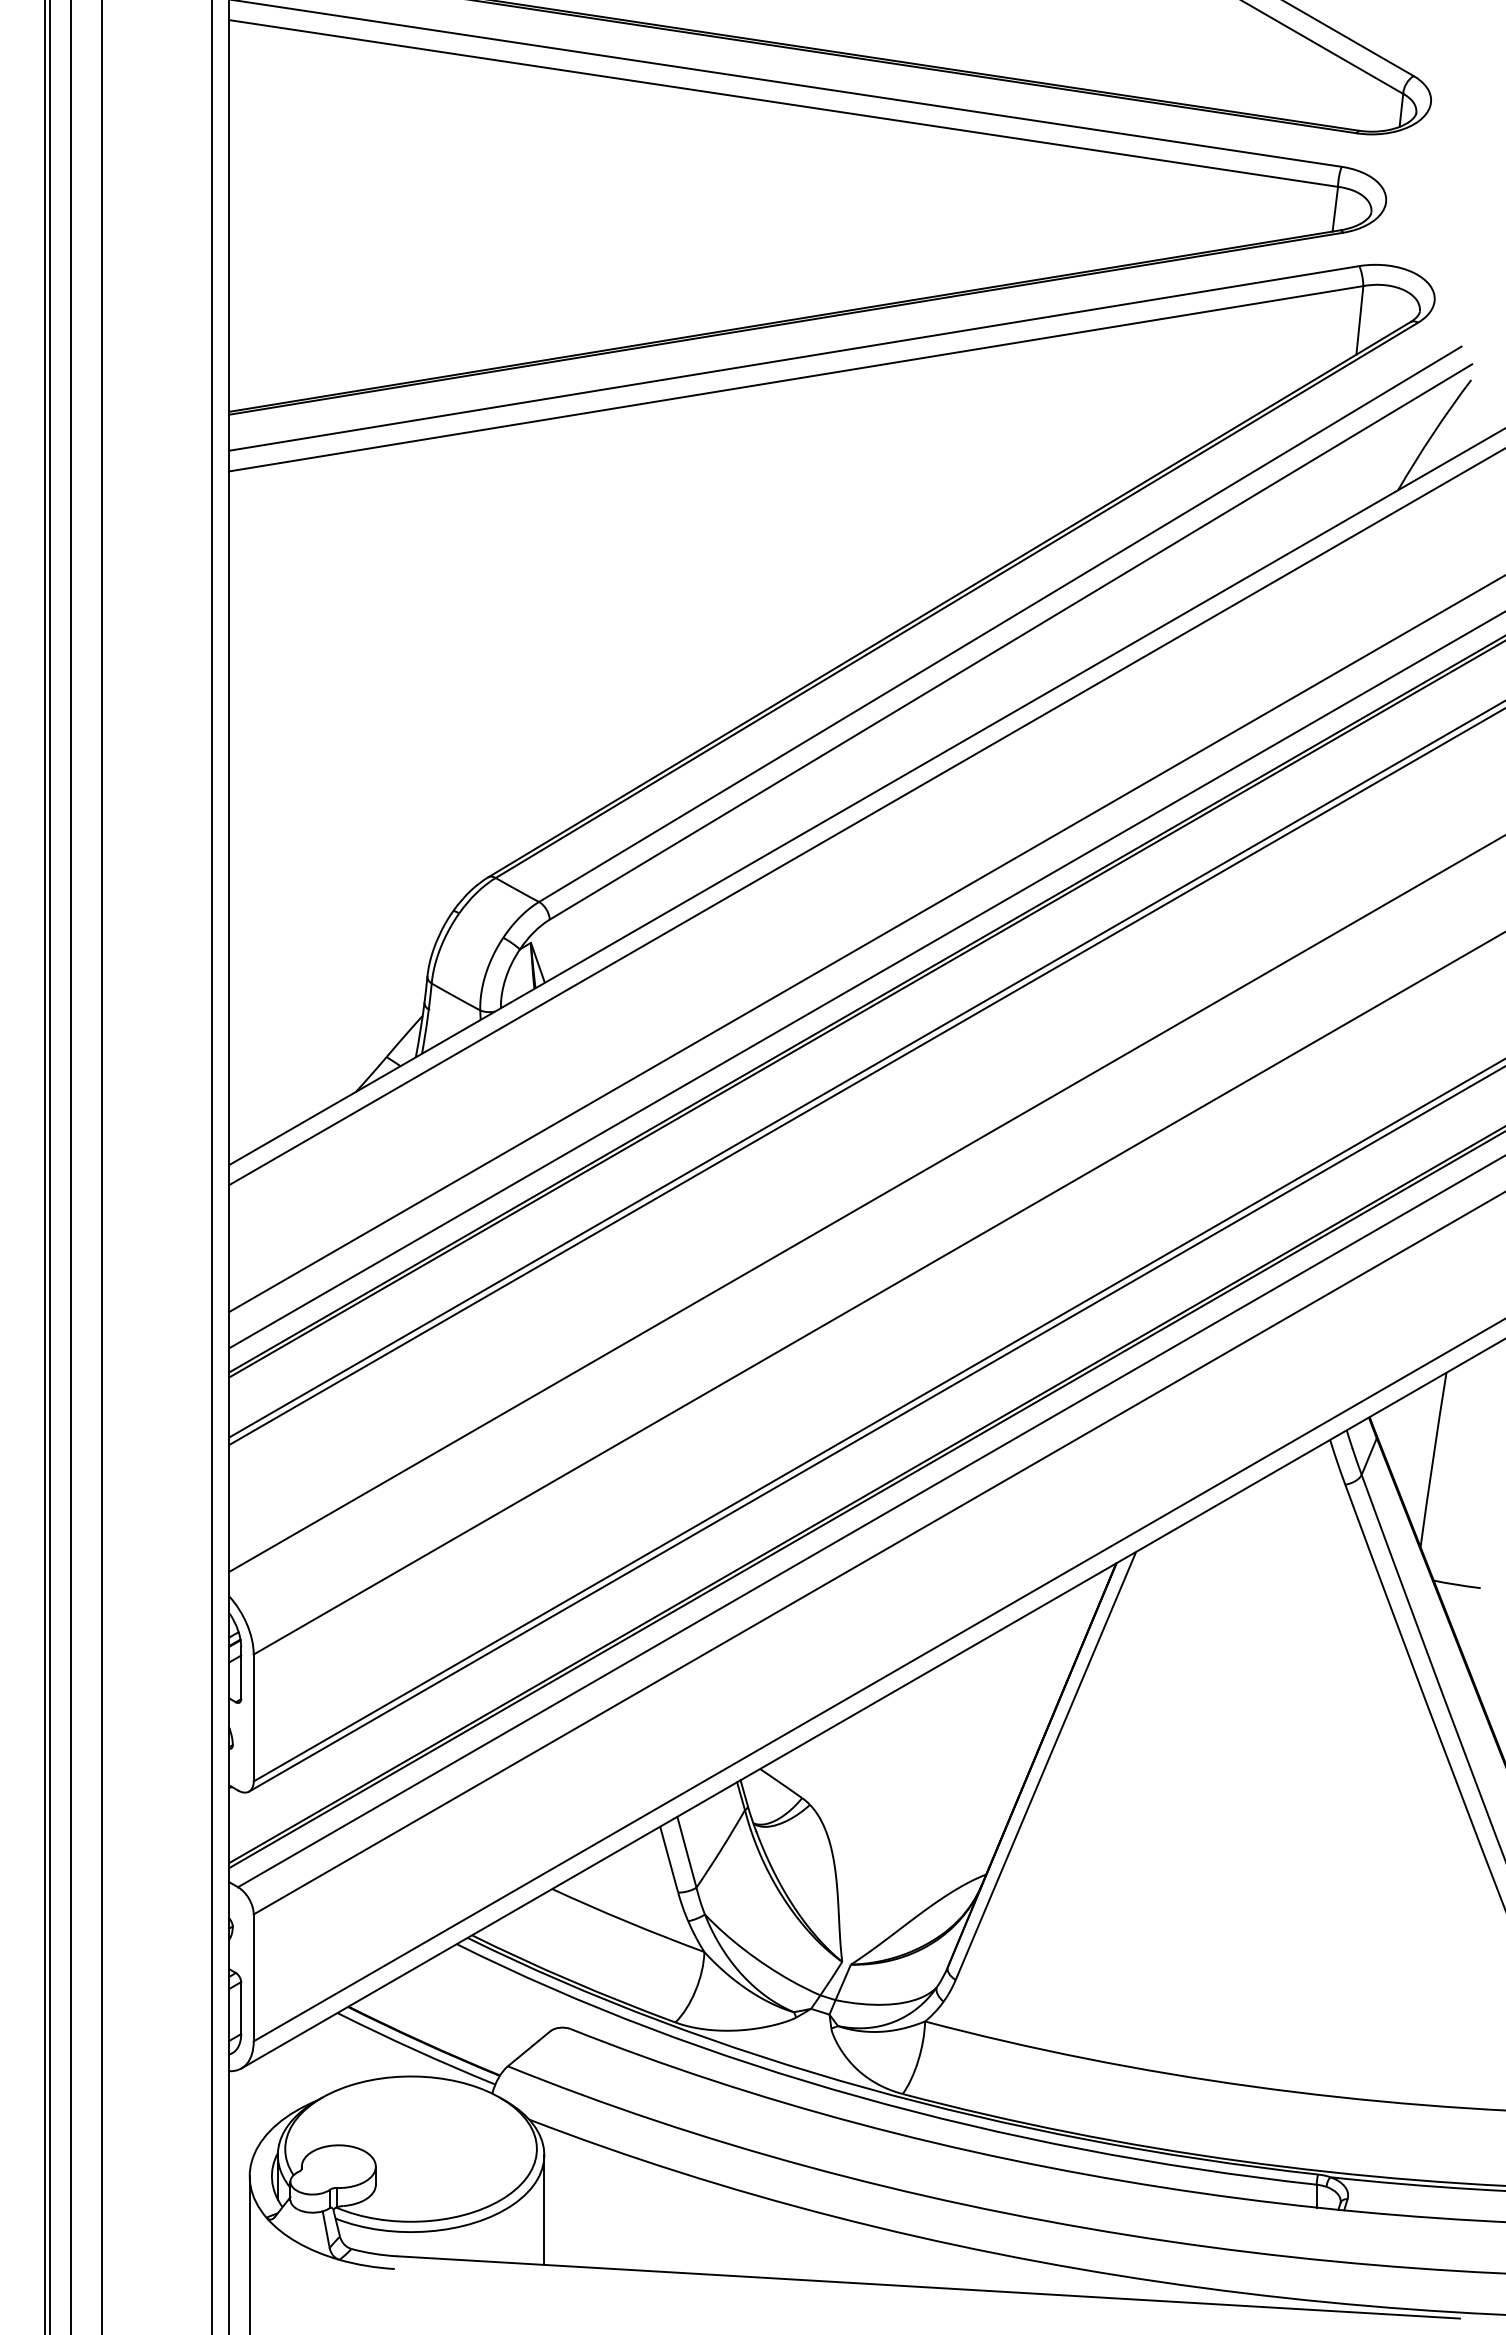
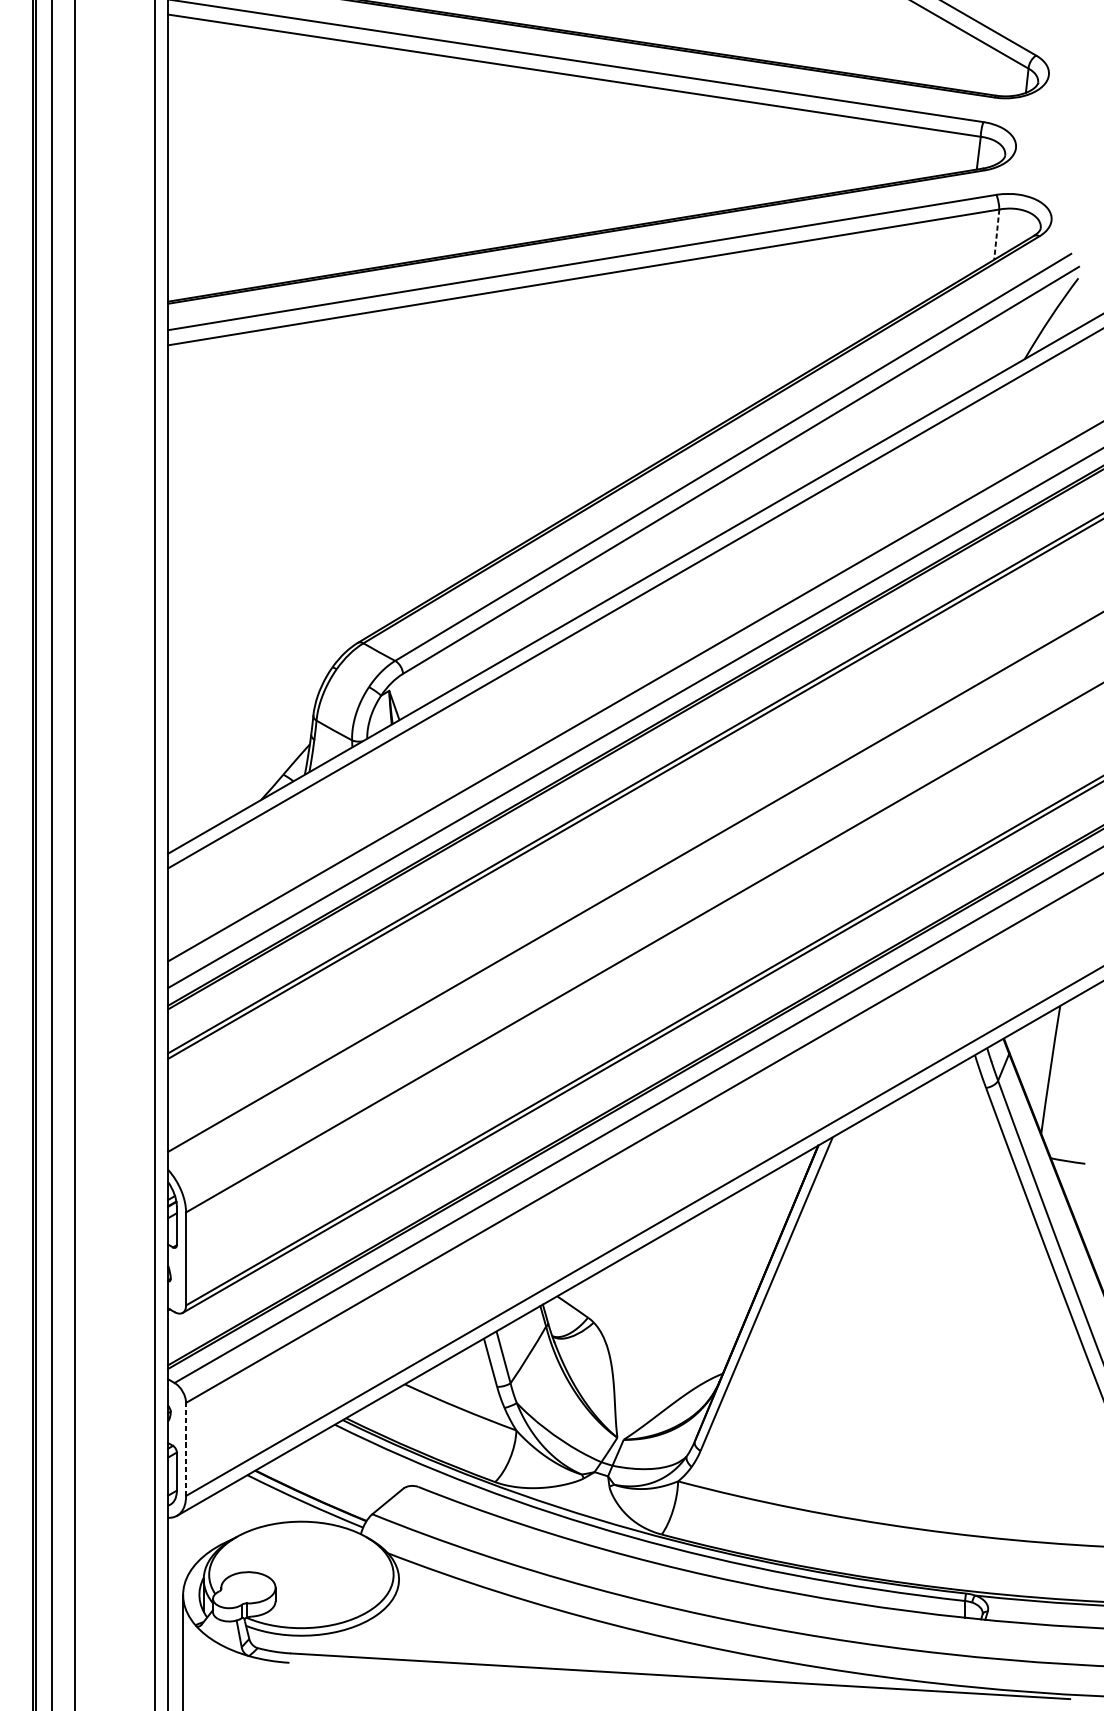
line: (1359, 320) -> (996, 234), solid -> dashed
line: (253, 1977) -> (185, 1449), solid -> dashed
line: (544, 2209) -> (399, 1619), removed

